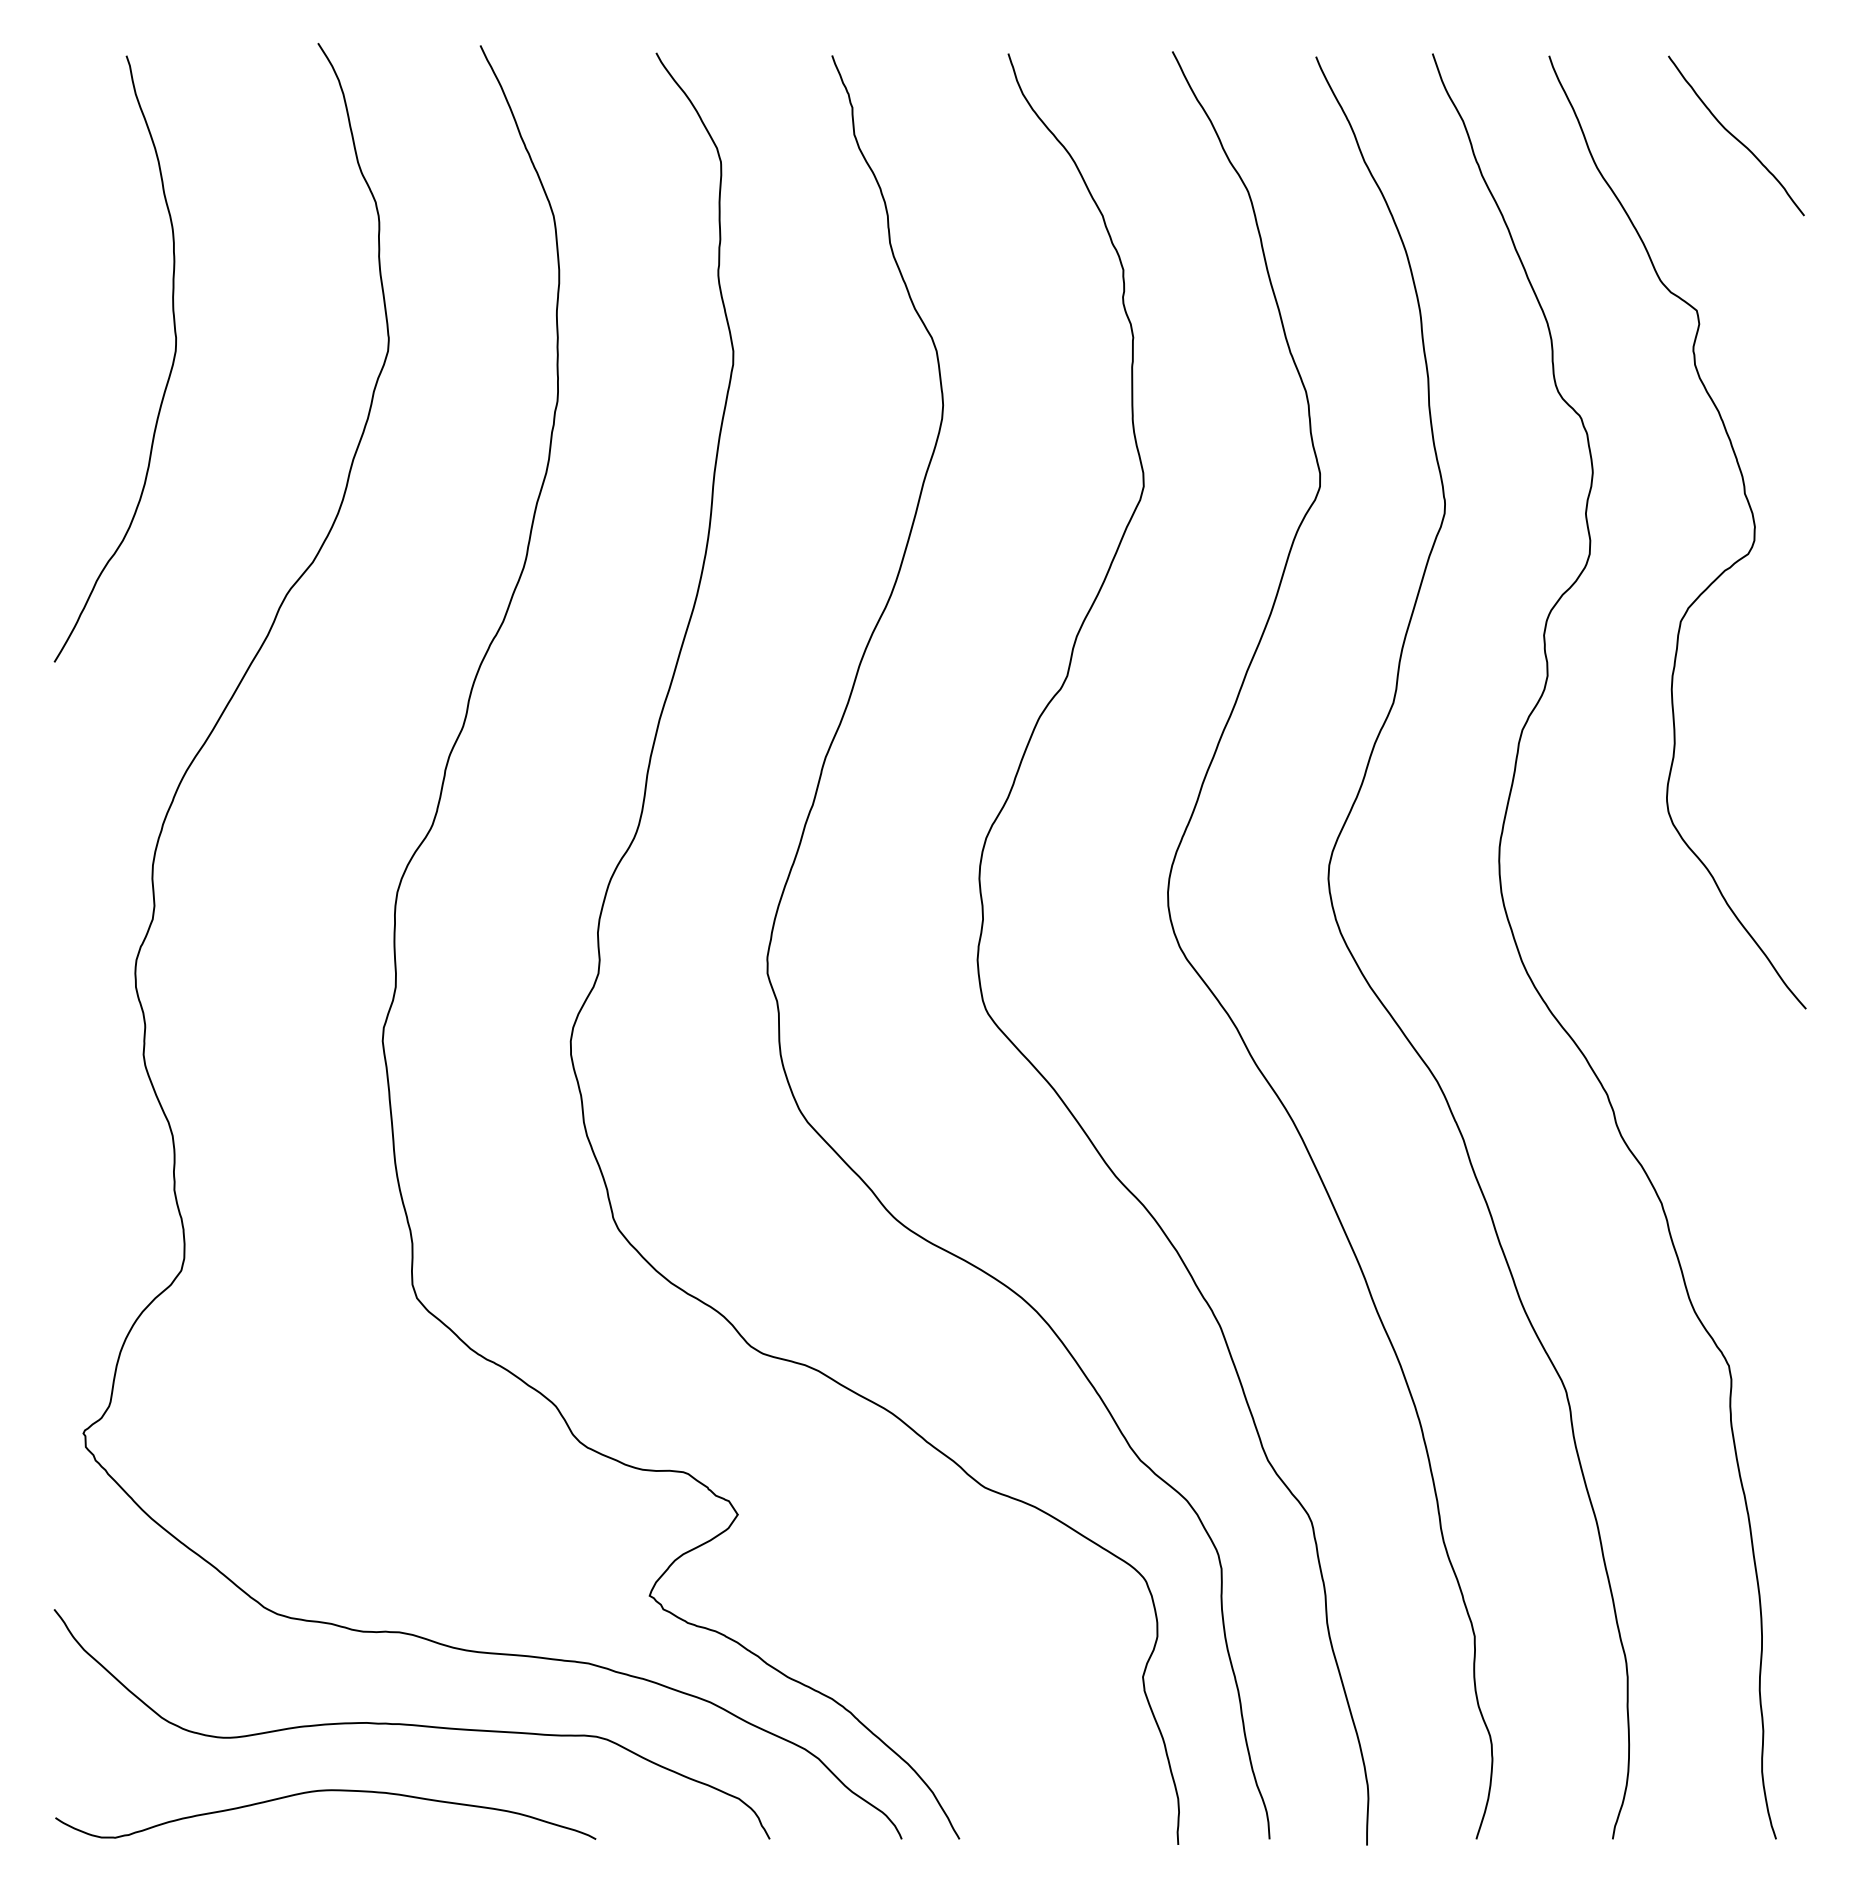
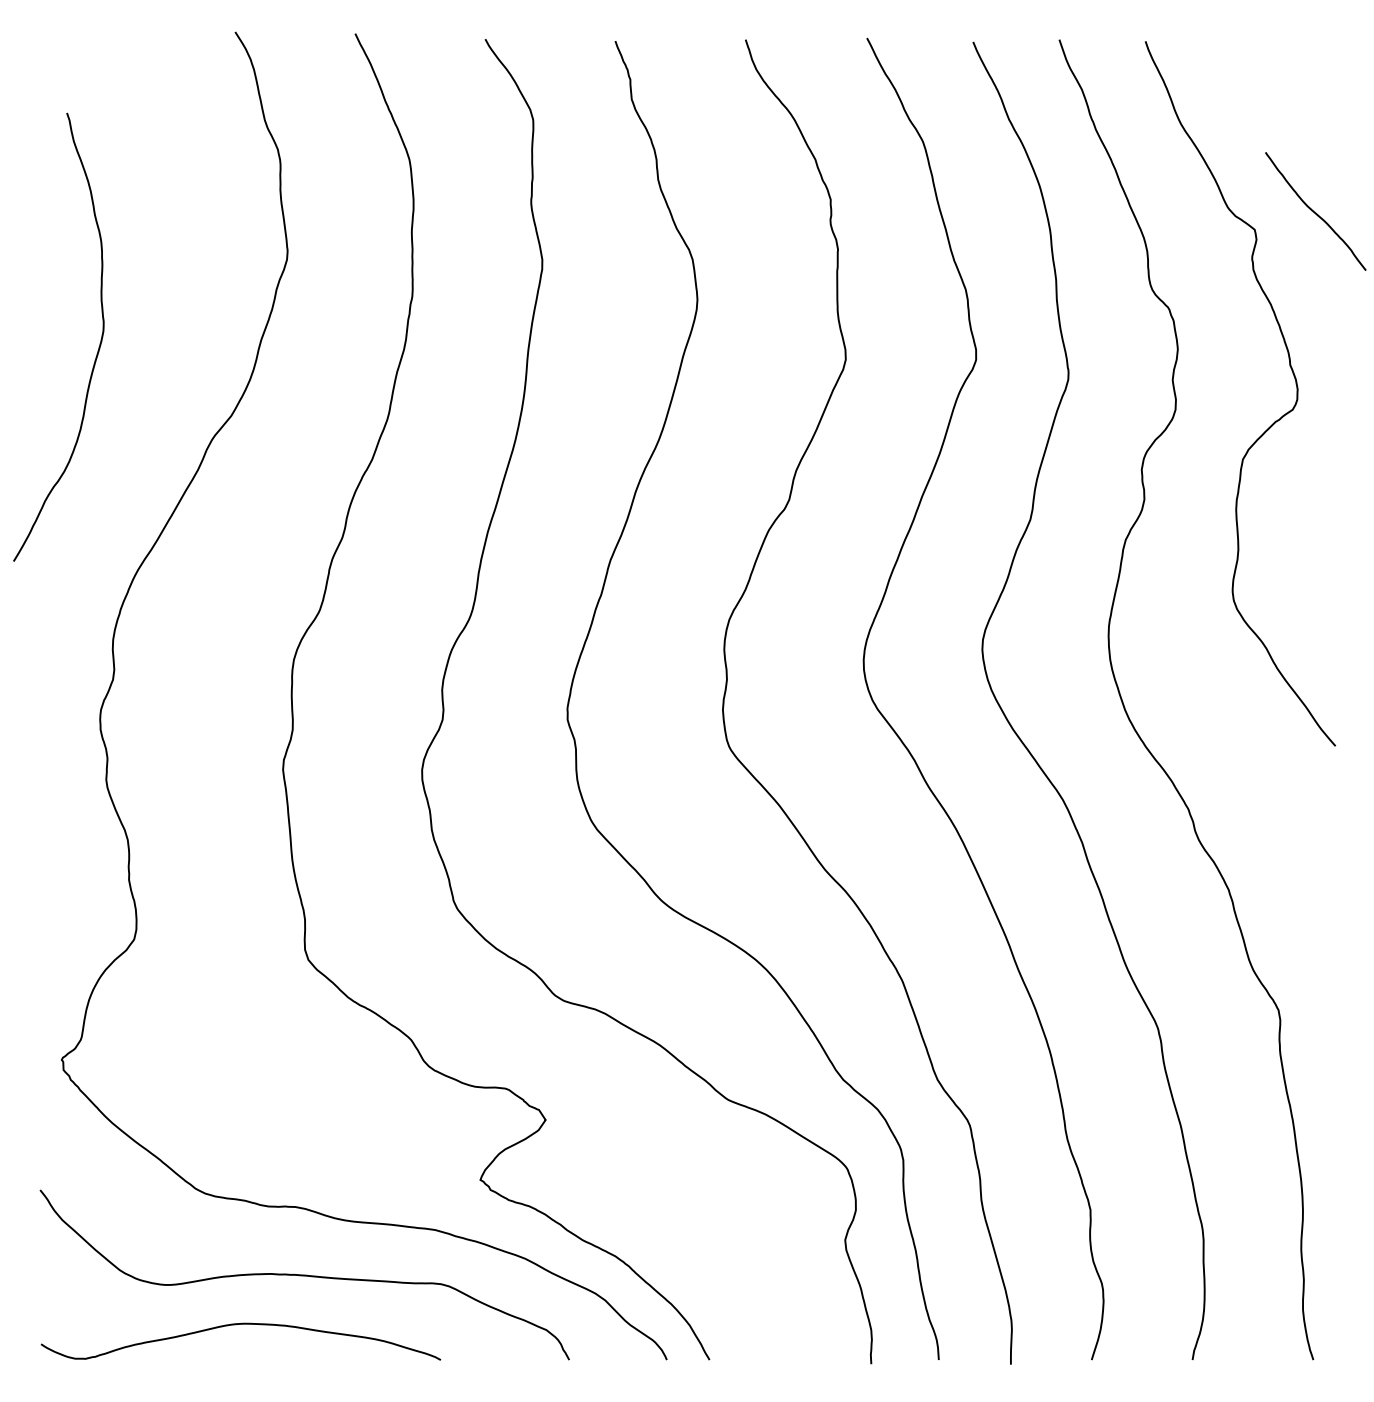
curve: (1735, 136) -> (1315, 211), moved
curve: (169, 372) -> (98, 347), moved

